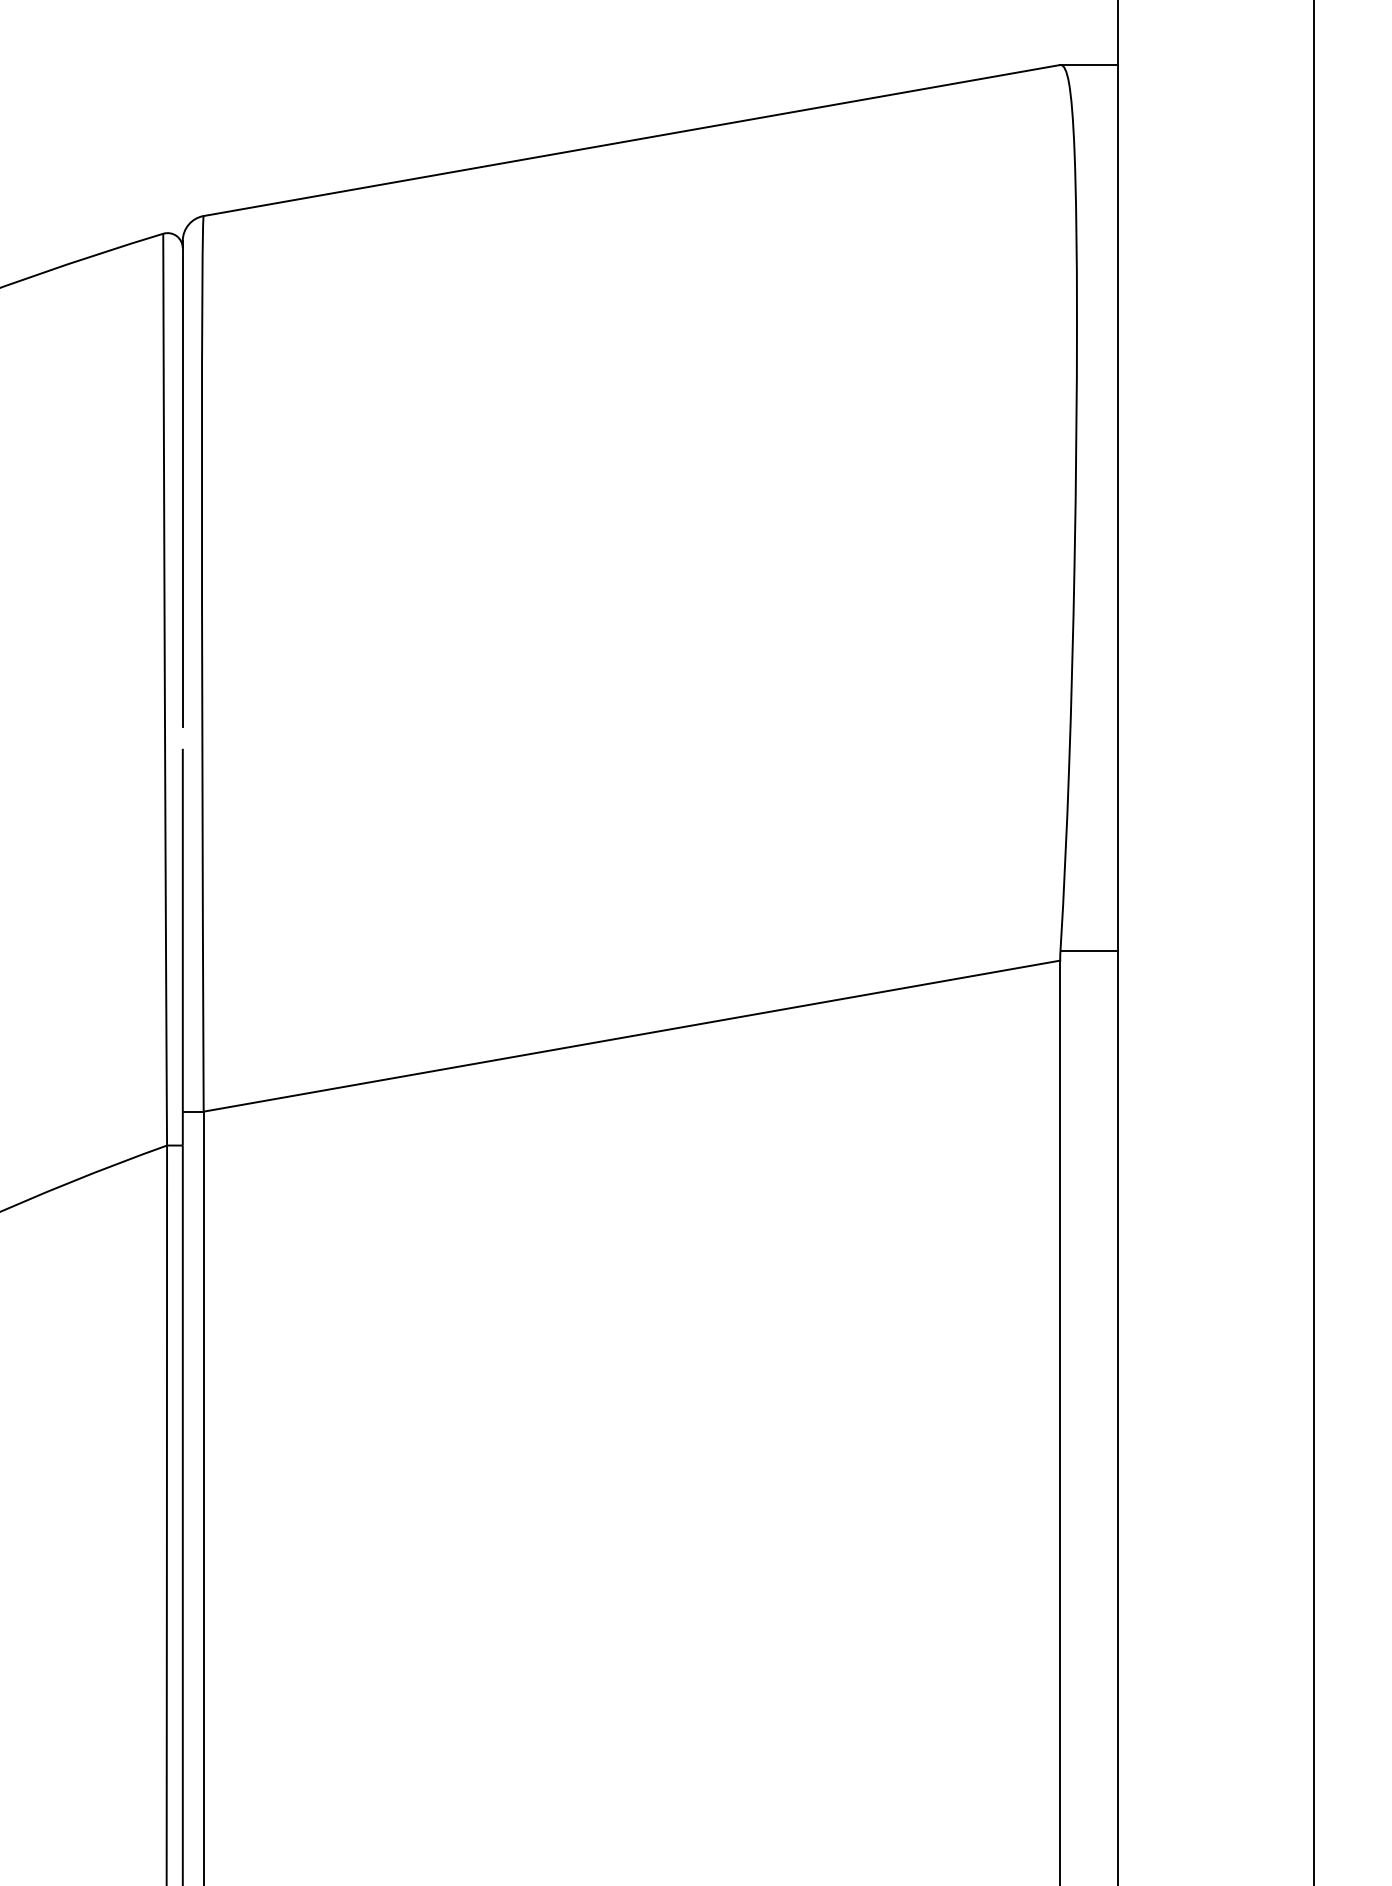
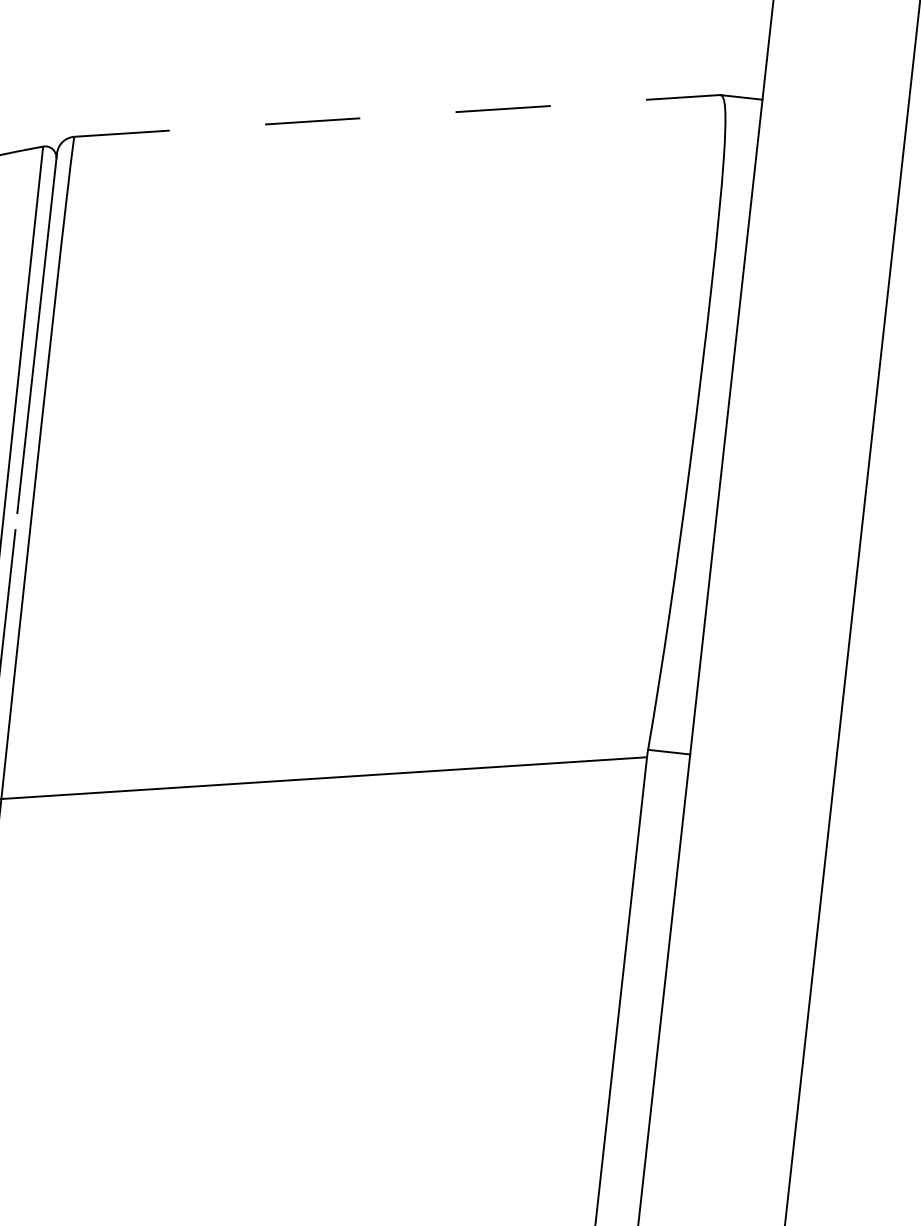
line: (631, 140) -> (397, 115), solid -> dashed

